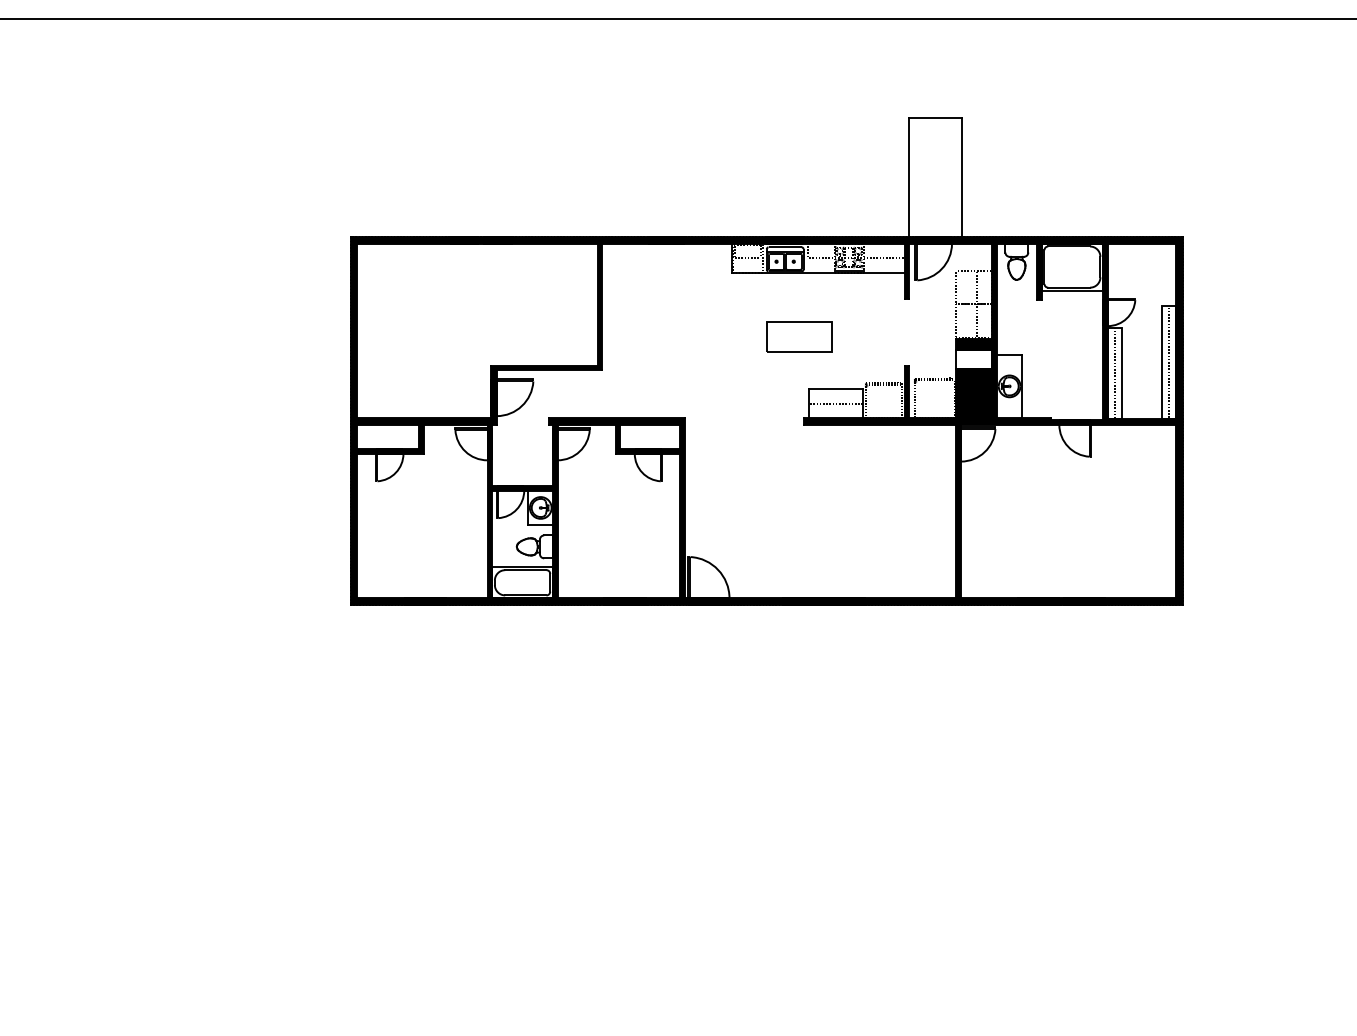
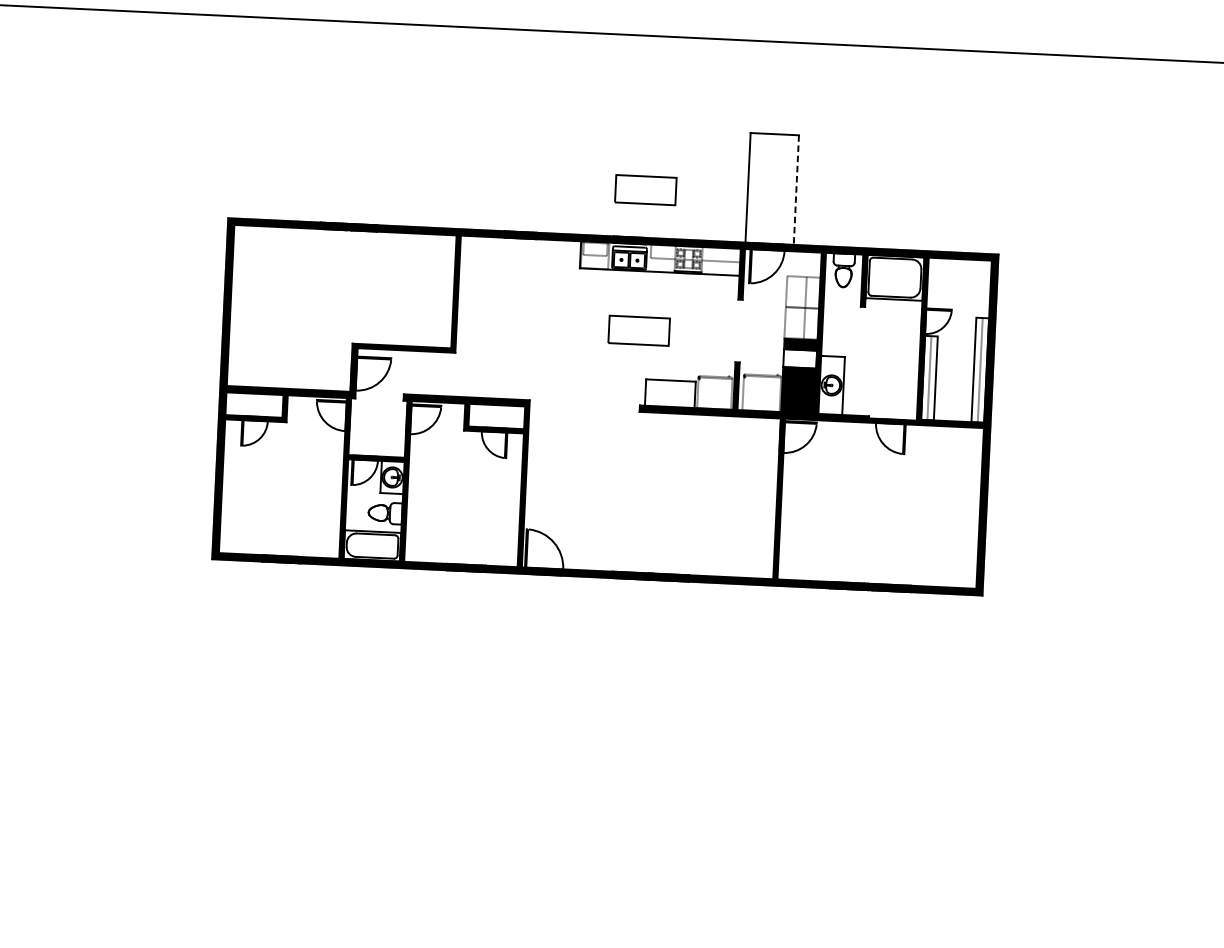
line: (961, 178) -> (796, 190), solid -> dashed
part: (799, 184) -> (646, 189), added
line: (835, 403) -> (669, 393), removed

